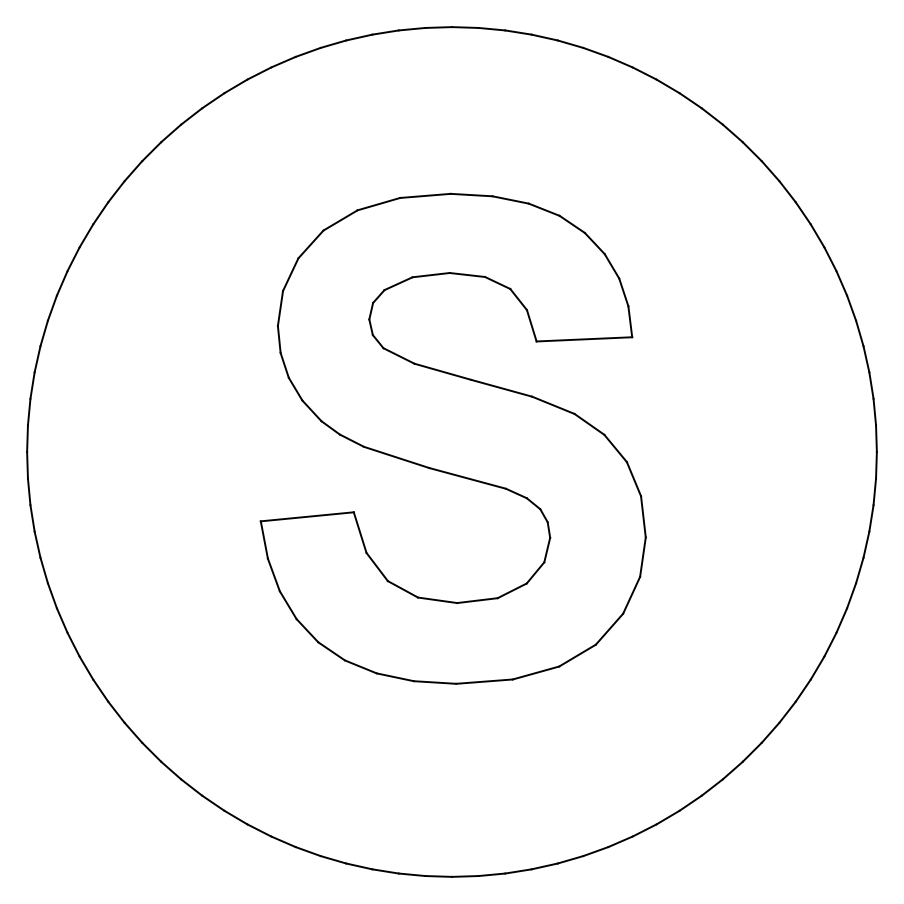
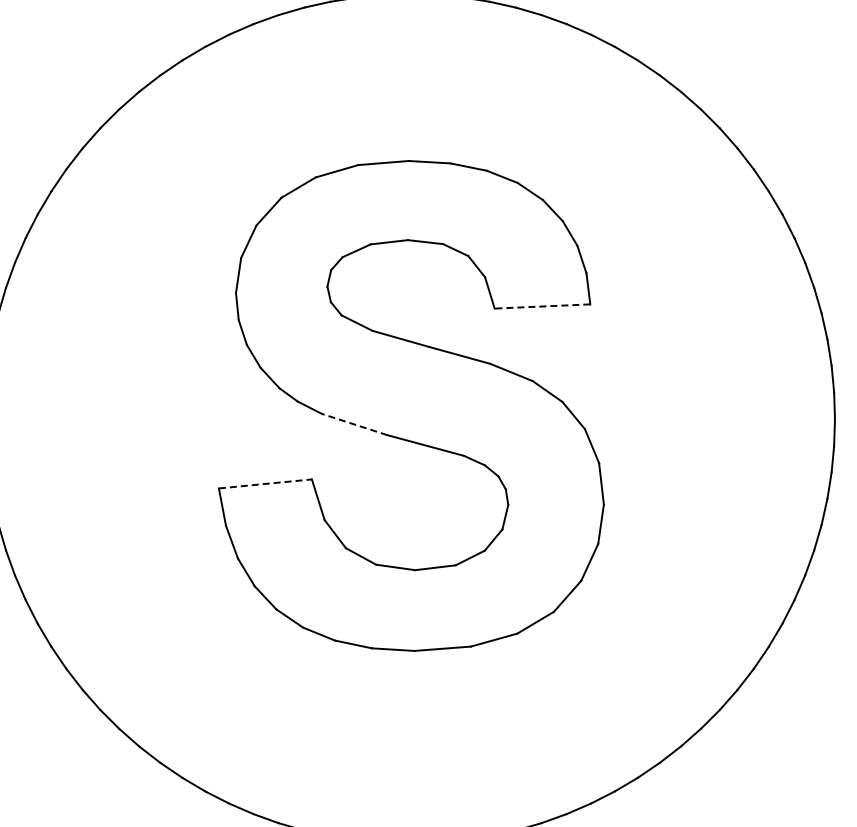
line: (584, 339) -> (542, 306), solid -> dashed
line: (396, 457) -> (354, 424), solid -> dashed
line: (307, 516) -> (265, 483), solid -> dashed

